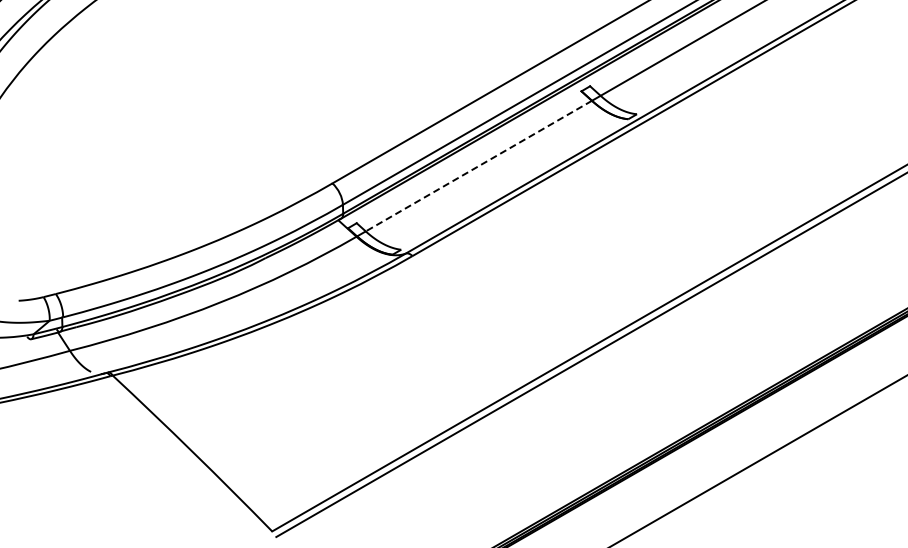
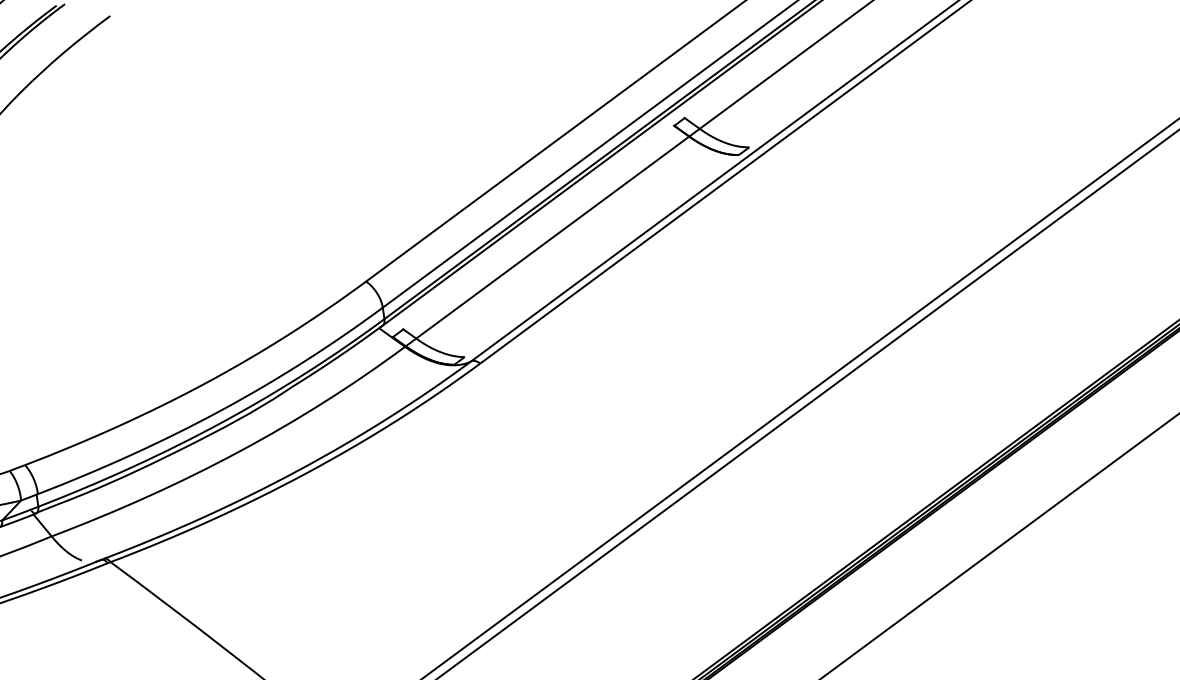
line: (478, 166) -> (552, 238), dashed -> solid

